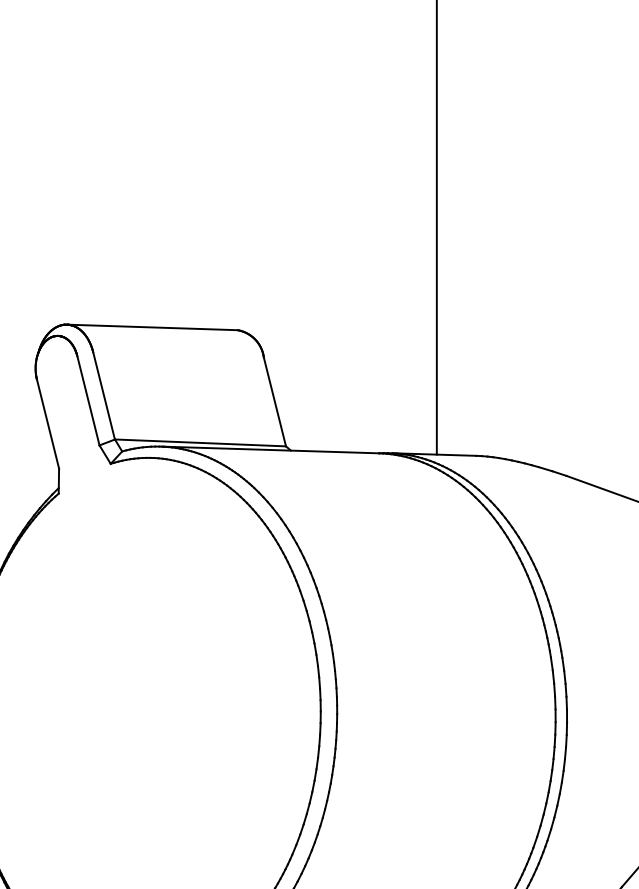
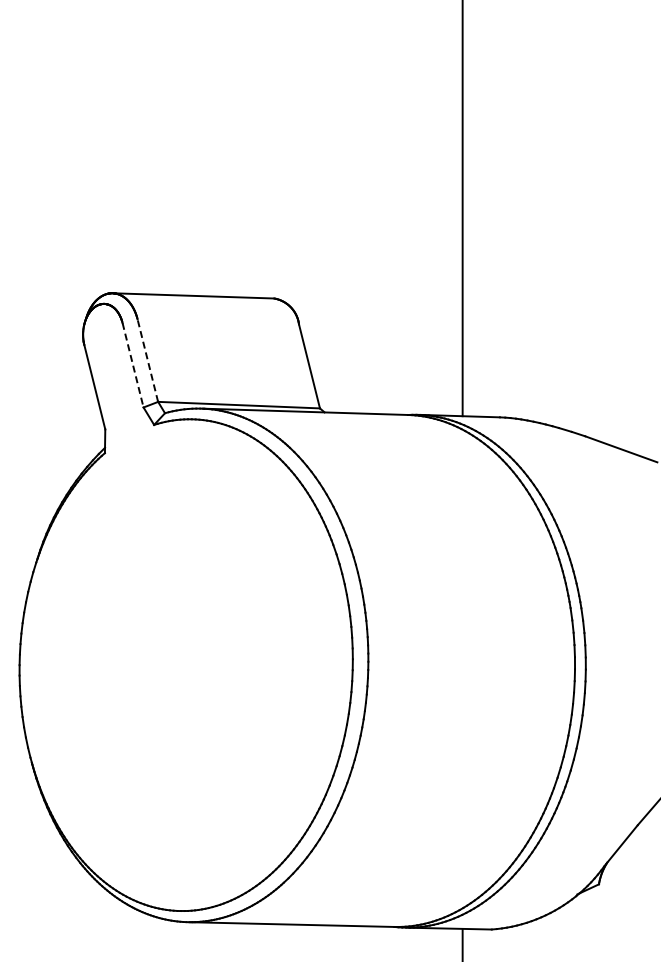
line: (103, 395) -> (147, 360), solid -> dashed
line: (88, 401) -> (133, 365), solid -> dashed

